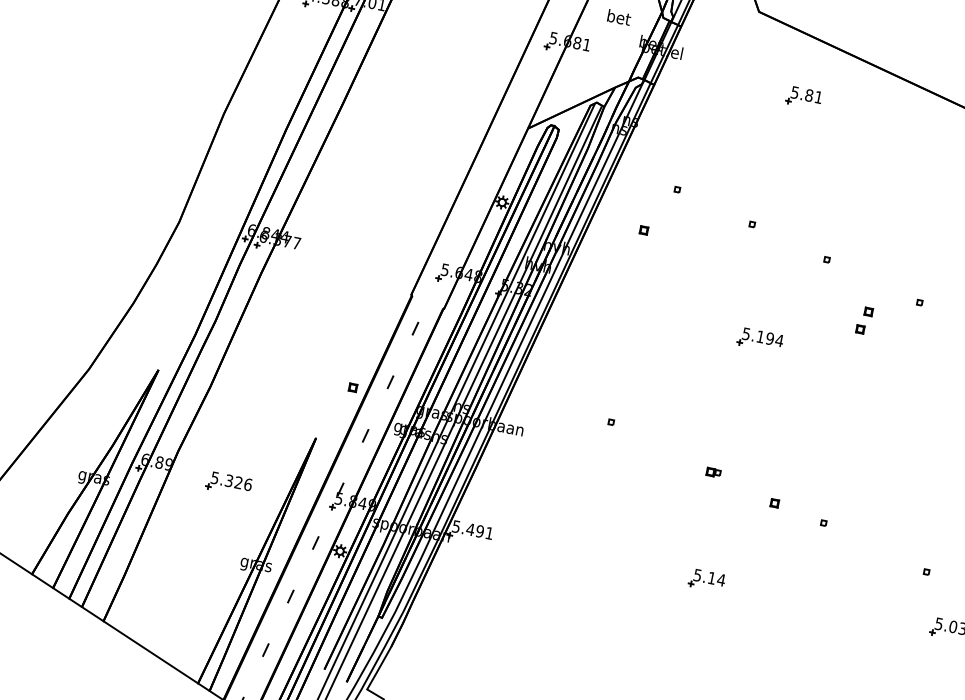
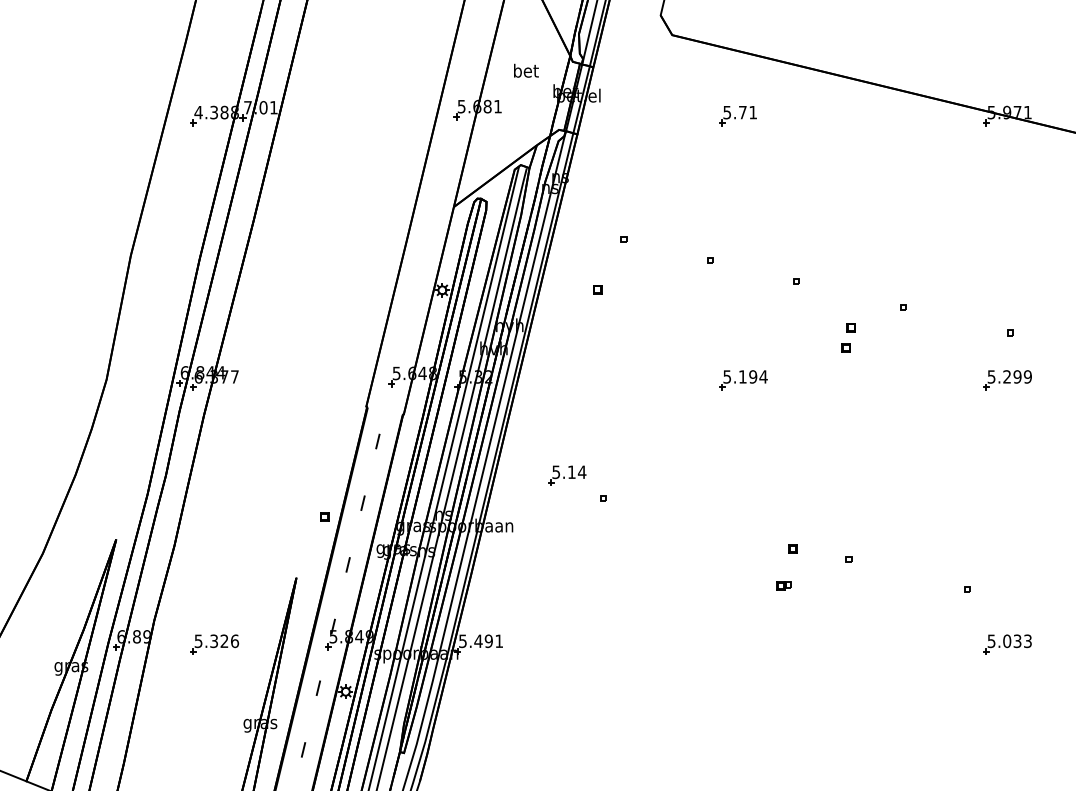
text: (808, 95) -> (742, 112), 5.81 -> 5.71
part: (713, 472) -> (783, 585), moved
part: (707, 580) -> (567, 475), moved

